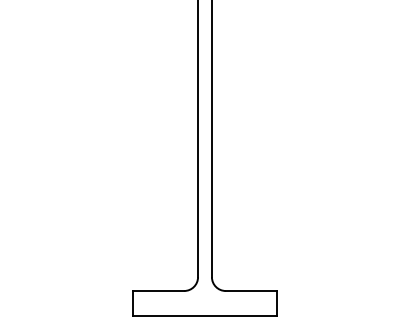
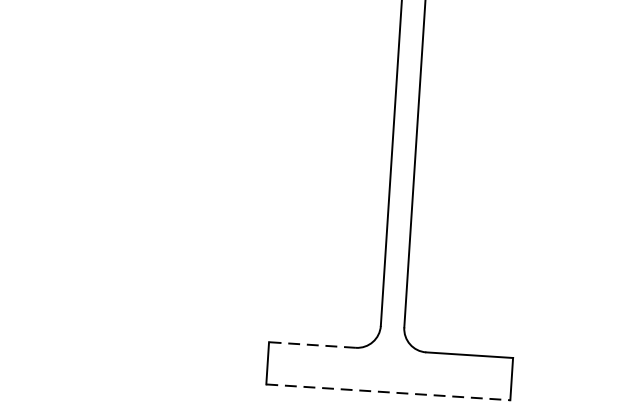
line: (158, 291) -> (312, 345), solid -> dashed
line: (205, 316) -> (389, 393), solid -> dashed

